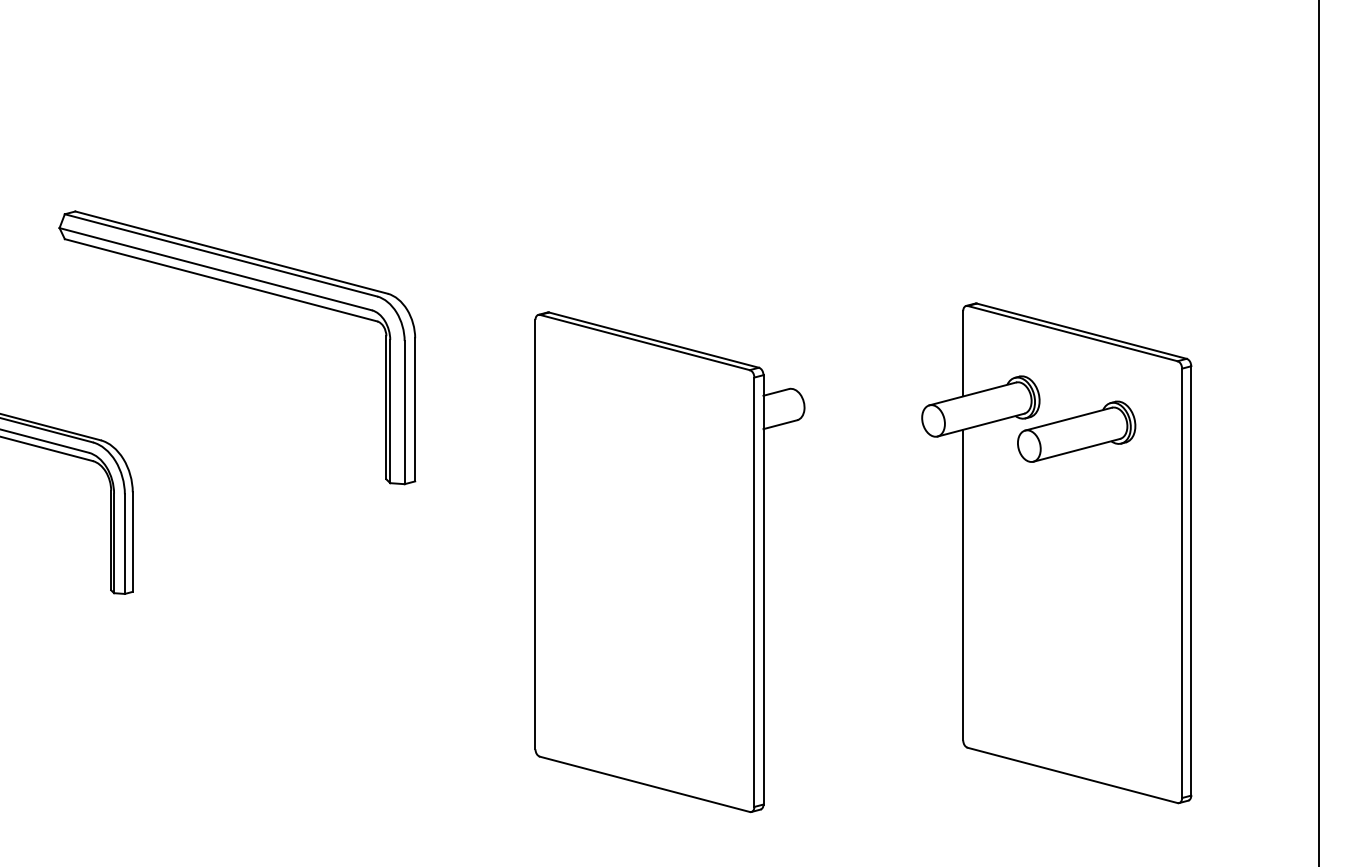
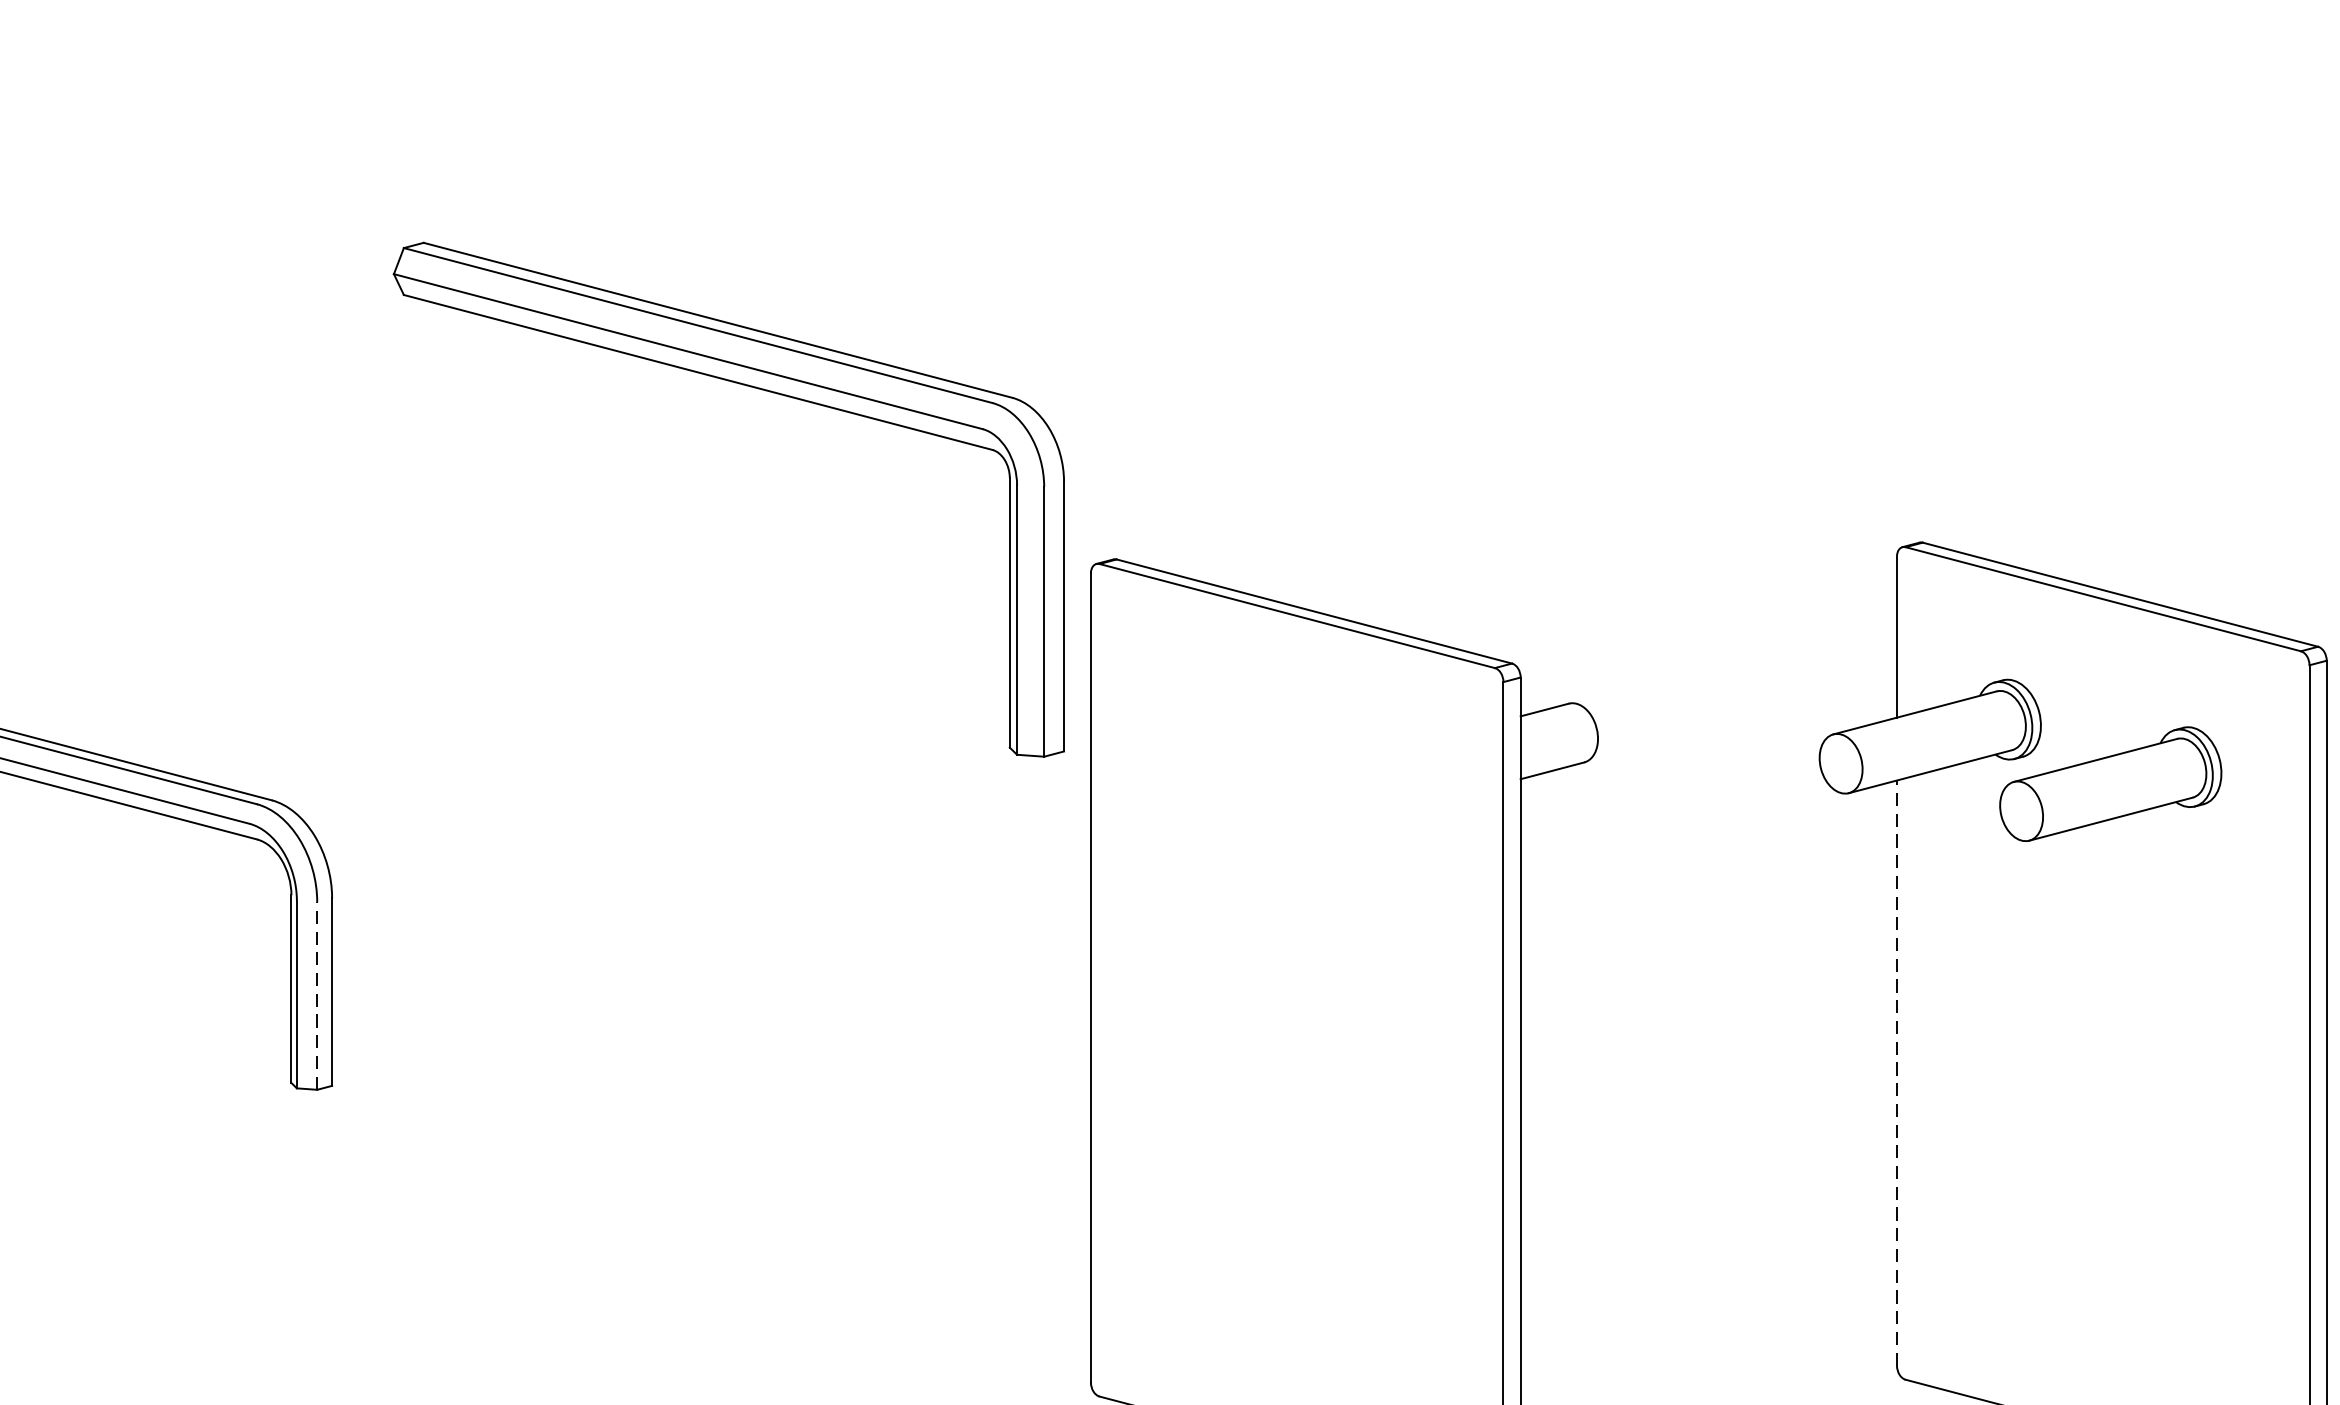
part: (251, 289) -> (755, 389), moved
line: (124, 544) -> (316, 996), solid -> dashed
line: (963, 584) -> (1897, 1071), solid -> dashed

